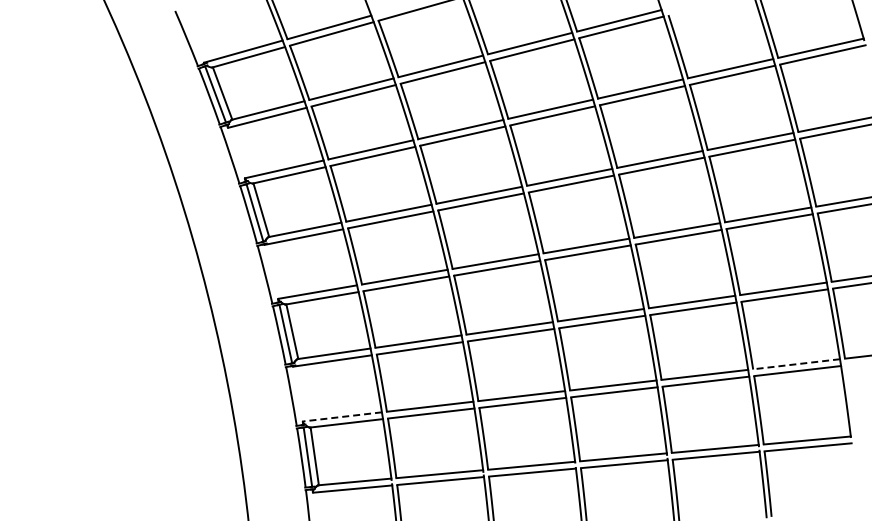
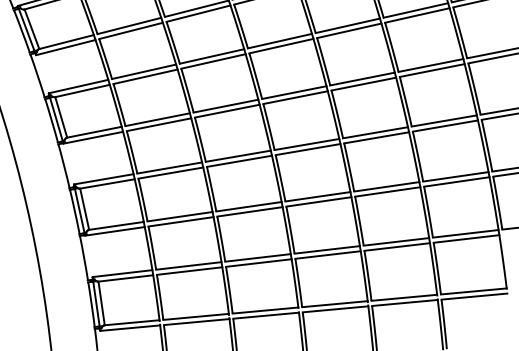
line: (796, 364) -> (465, 234), dashed -> solid
line: (342, 416) -> (122, 273), dashed -> solid

